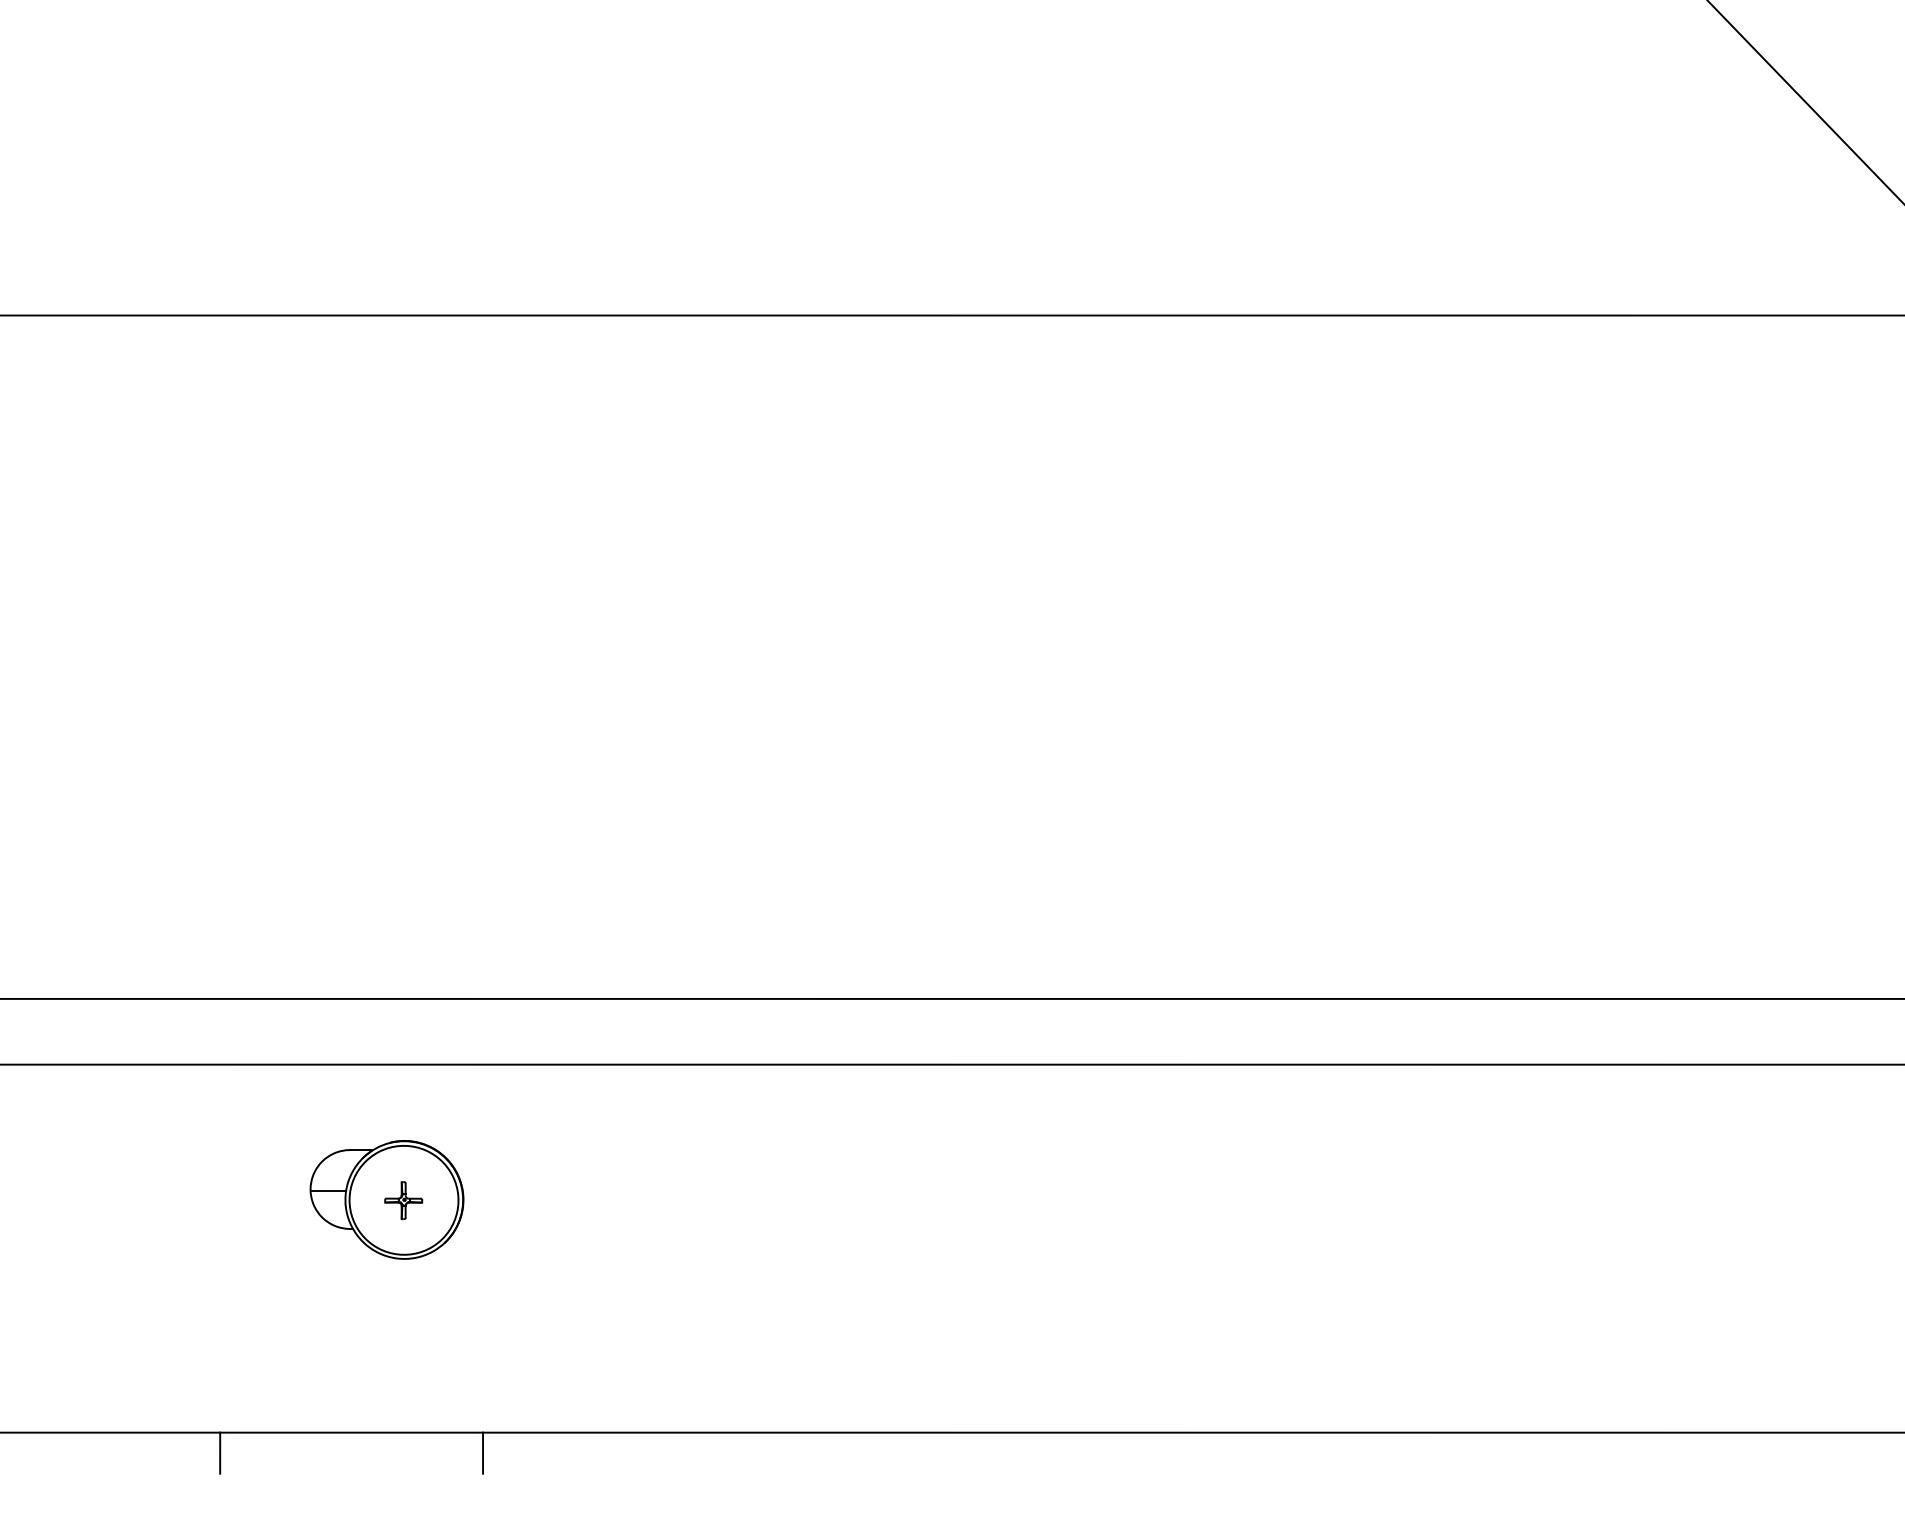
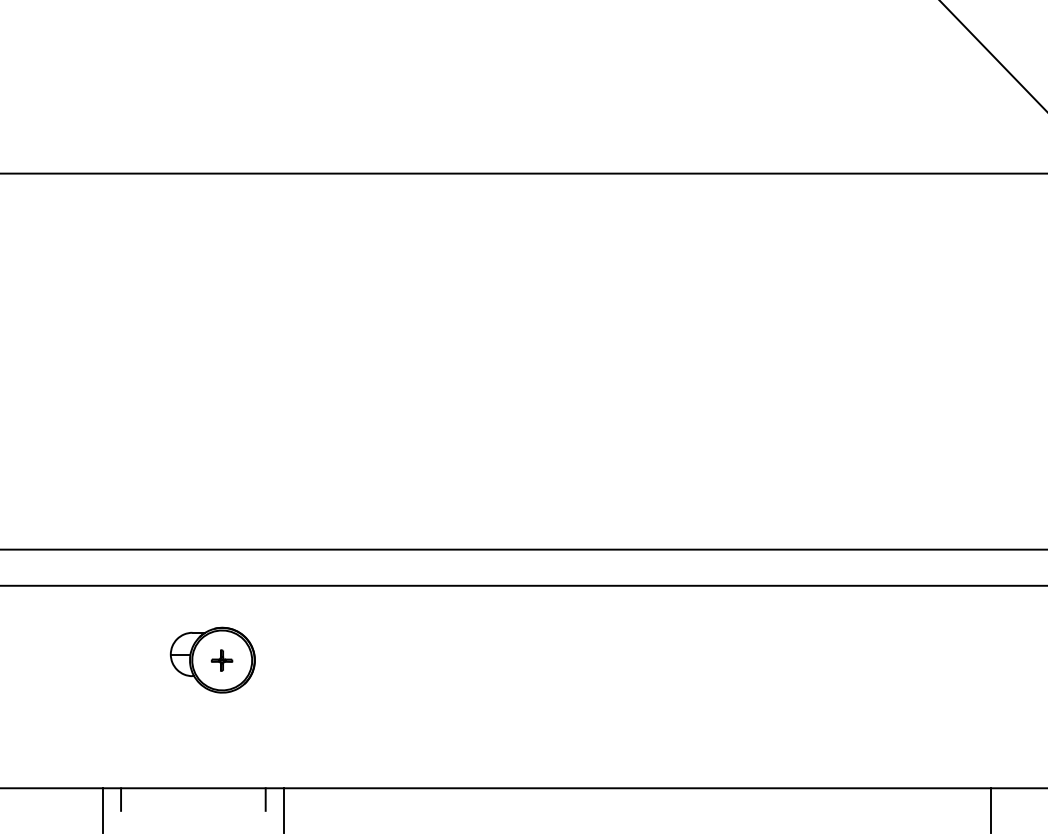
line: (186, 1473) -> (102, 810), added
line: (515, 1473) -> (283, 810), added
line: (1800, 1473) -> (990, 810), added

